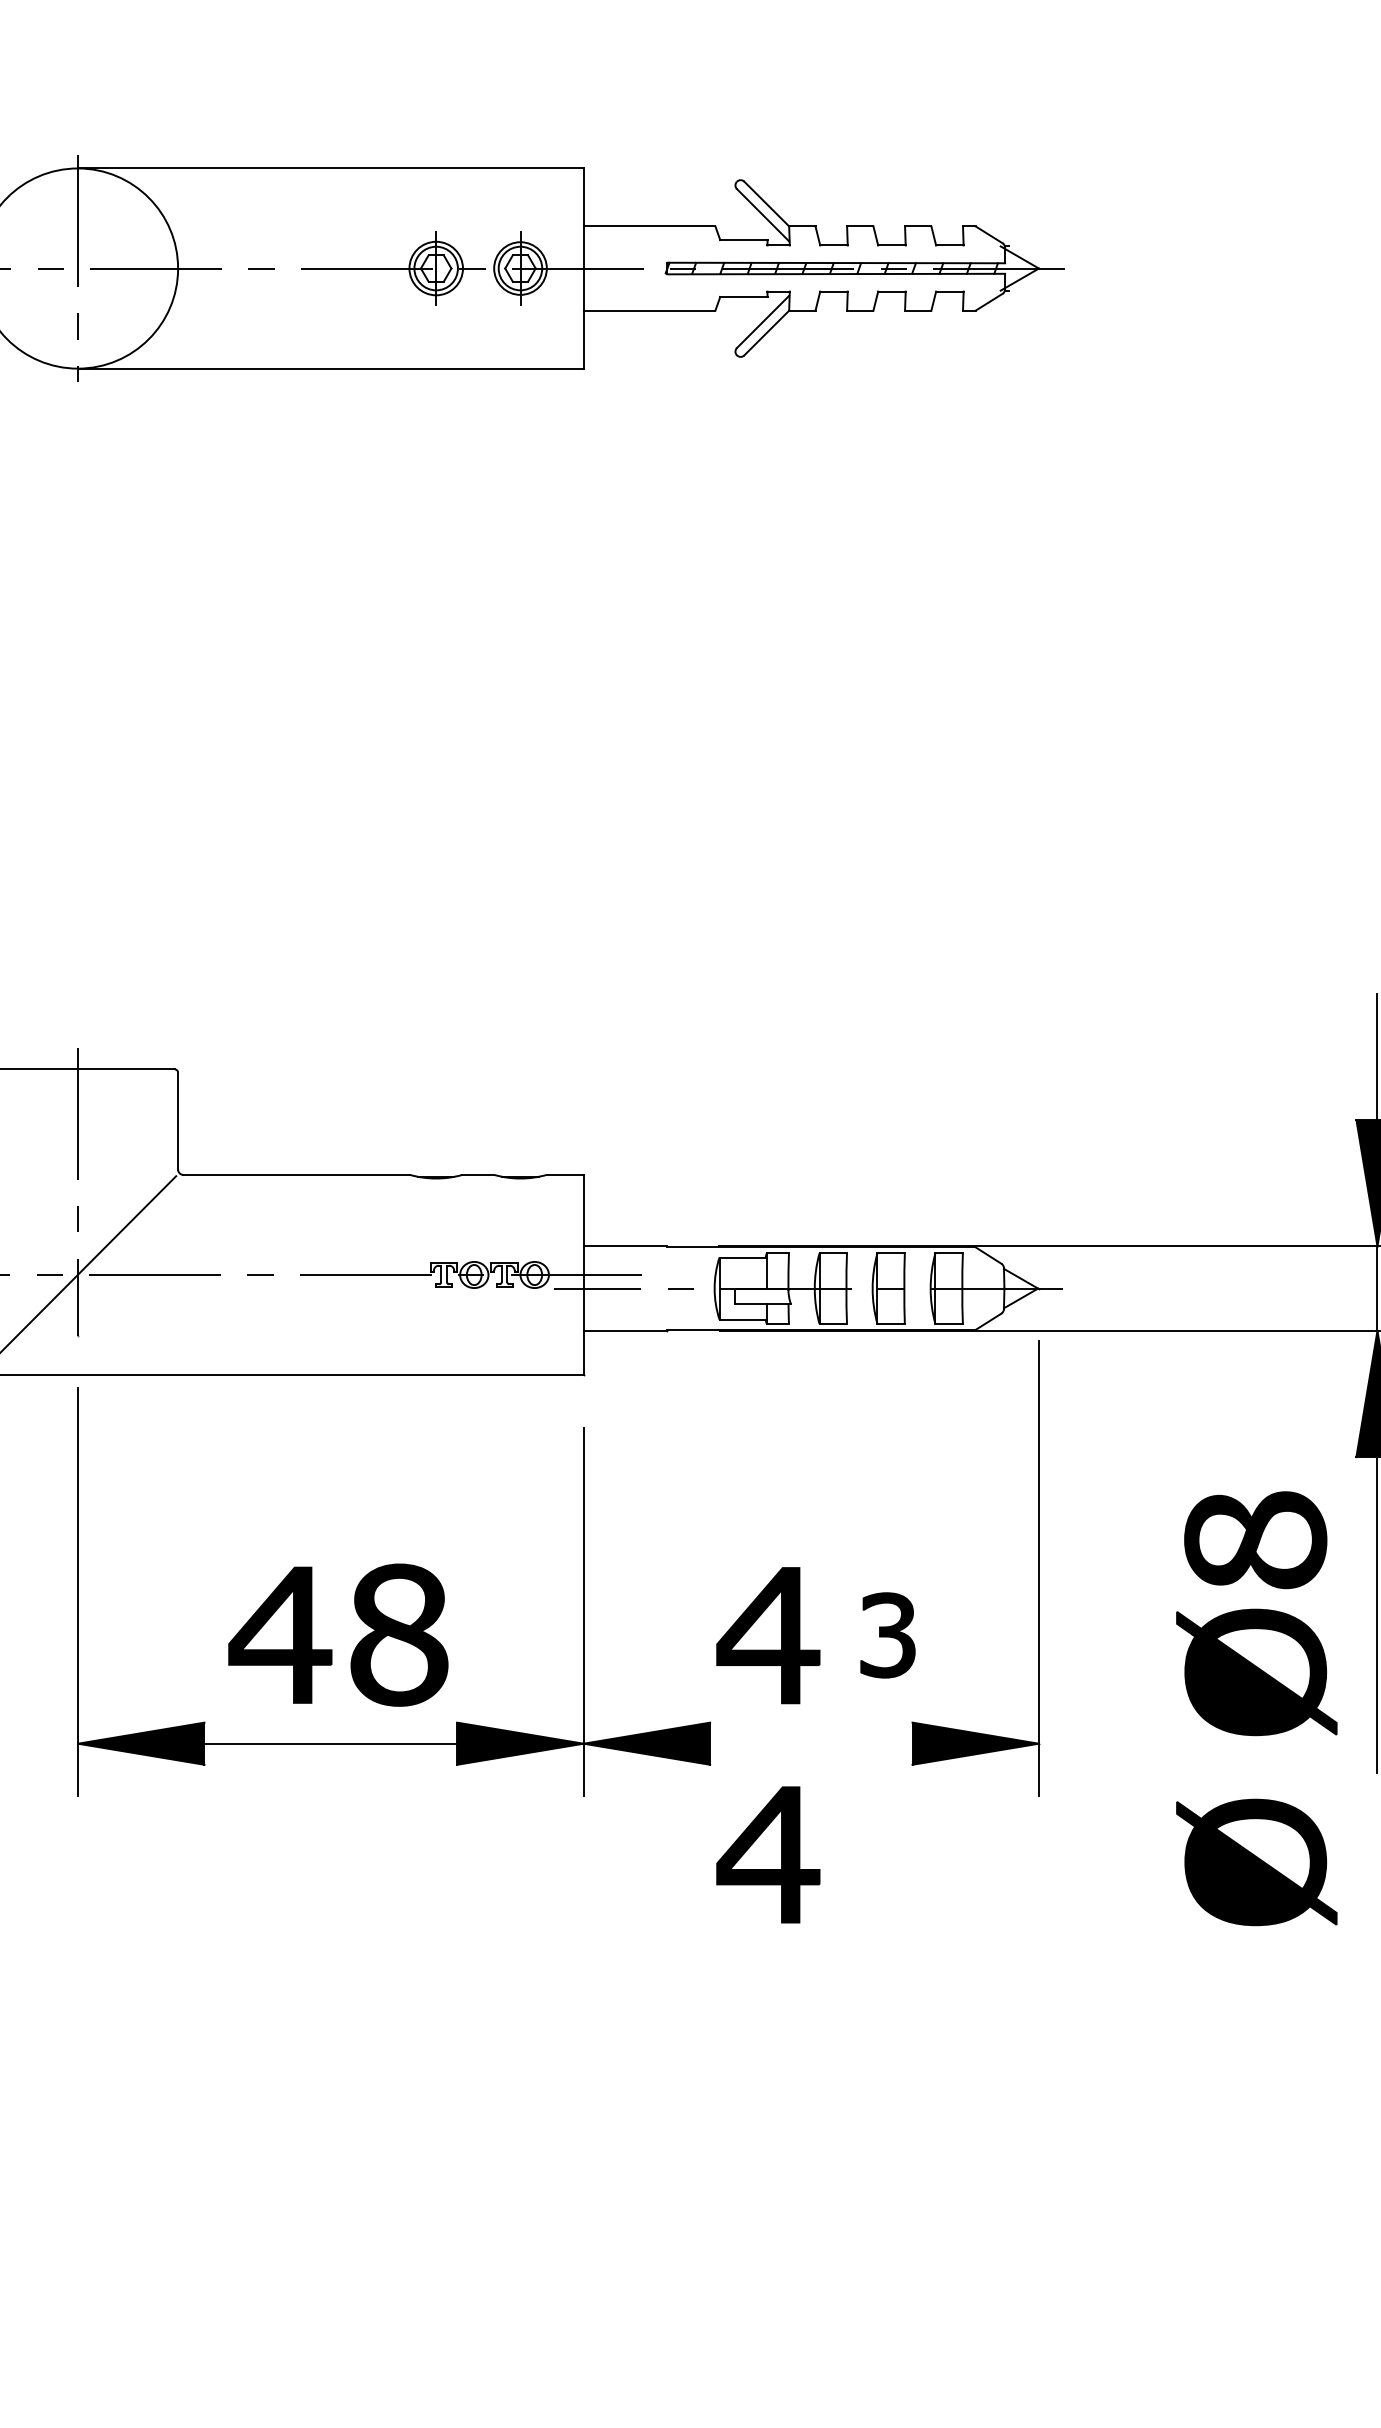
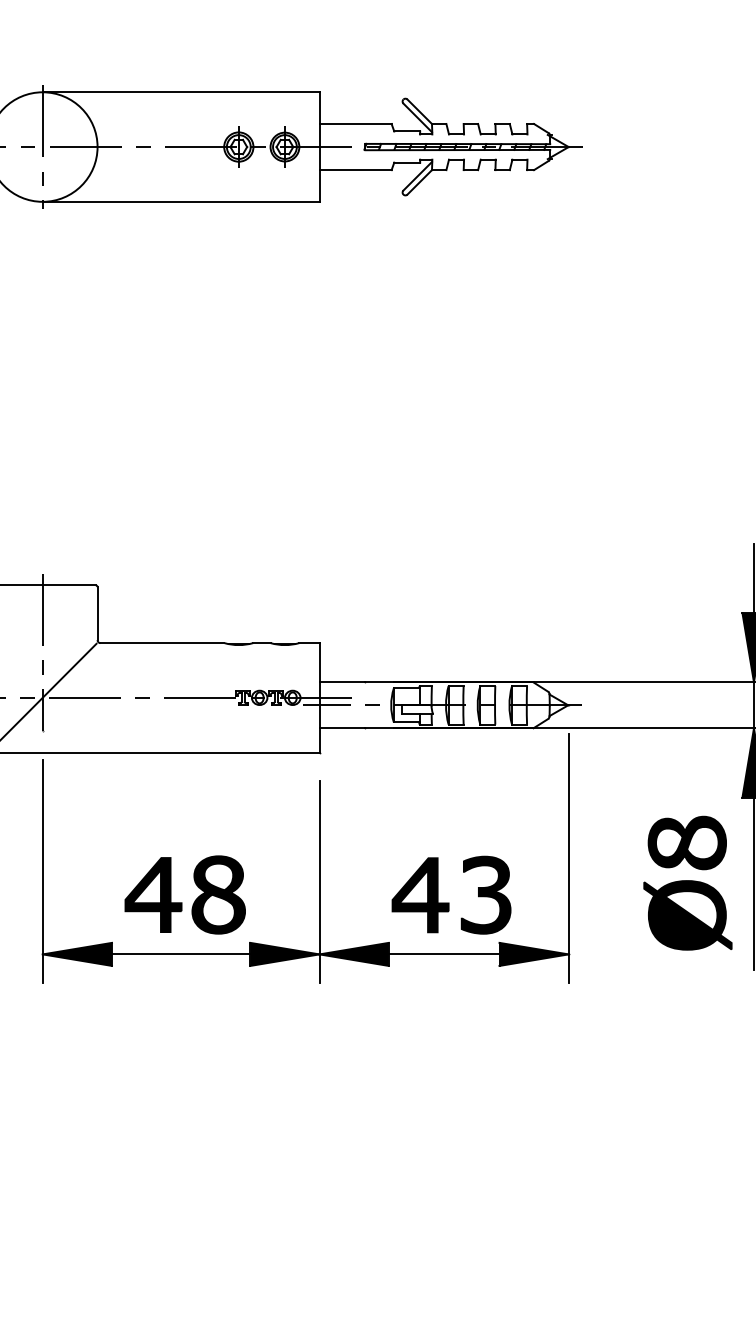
part: (886, 1634) -> (485, 894), size x1.67
line: (810, 1743) -> (443, 954), added
part: (768, 1855) -> (420, 1015), removed
part: (1256, 1862) -> (687, 1019), removed

